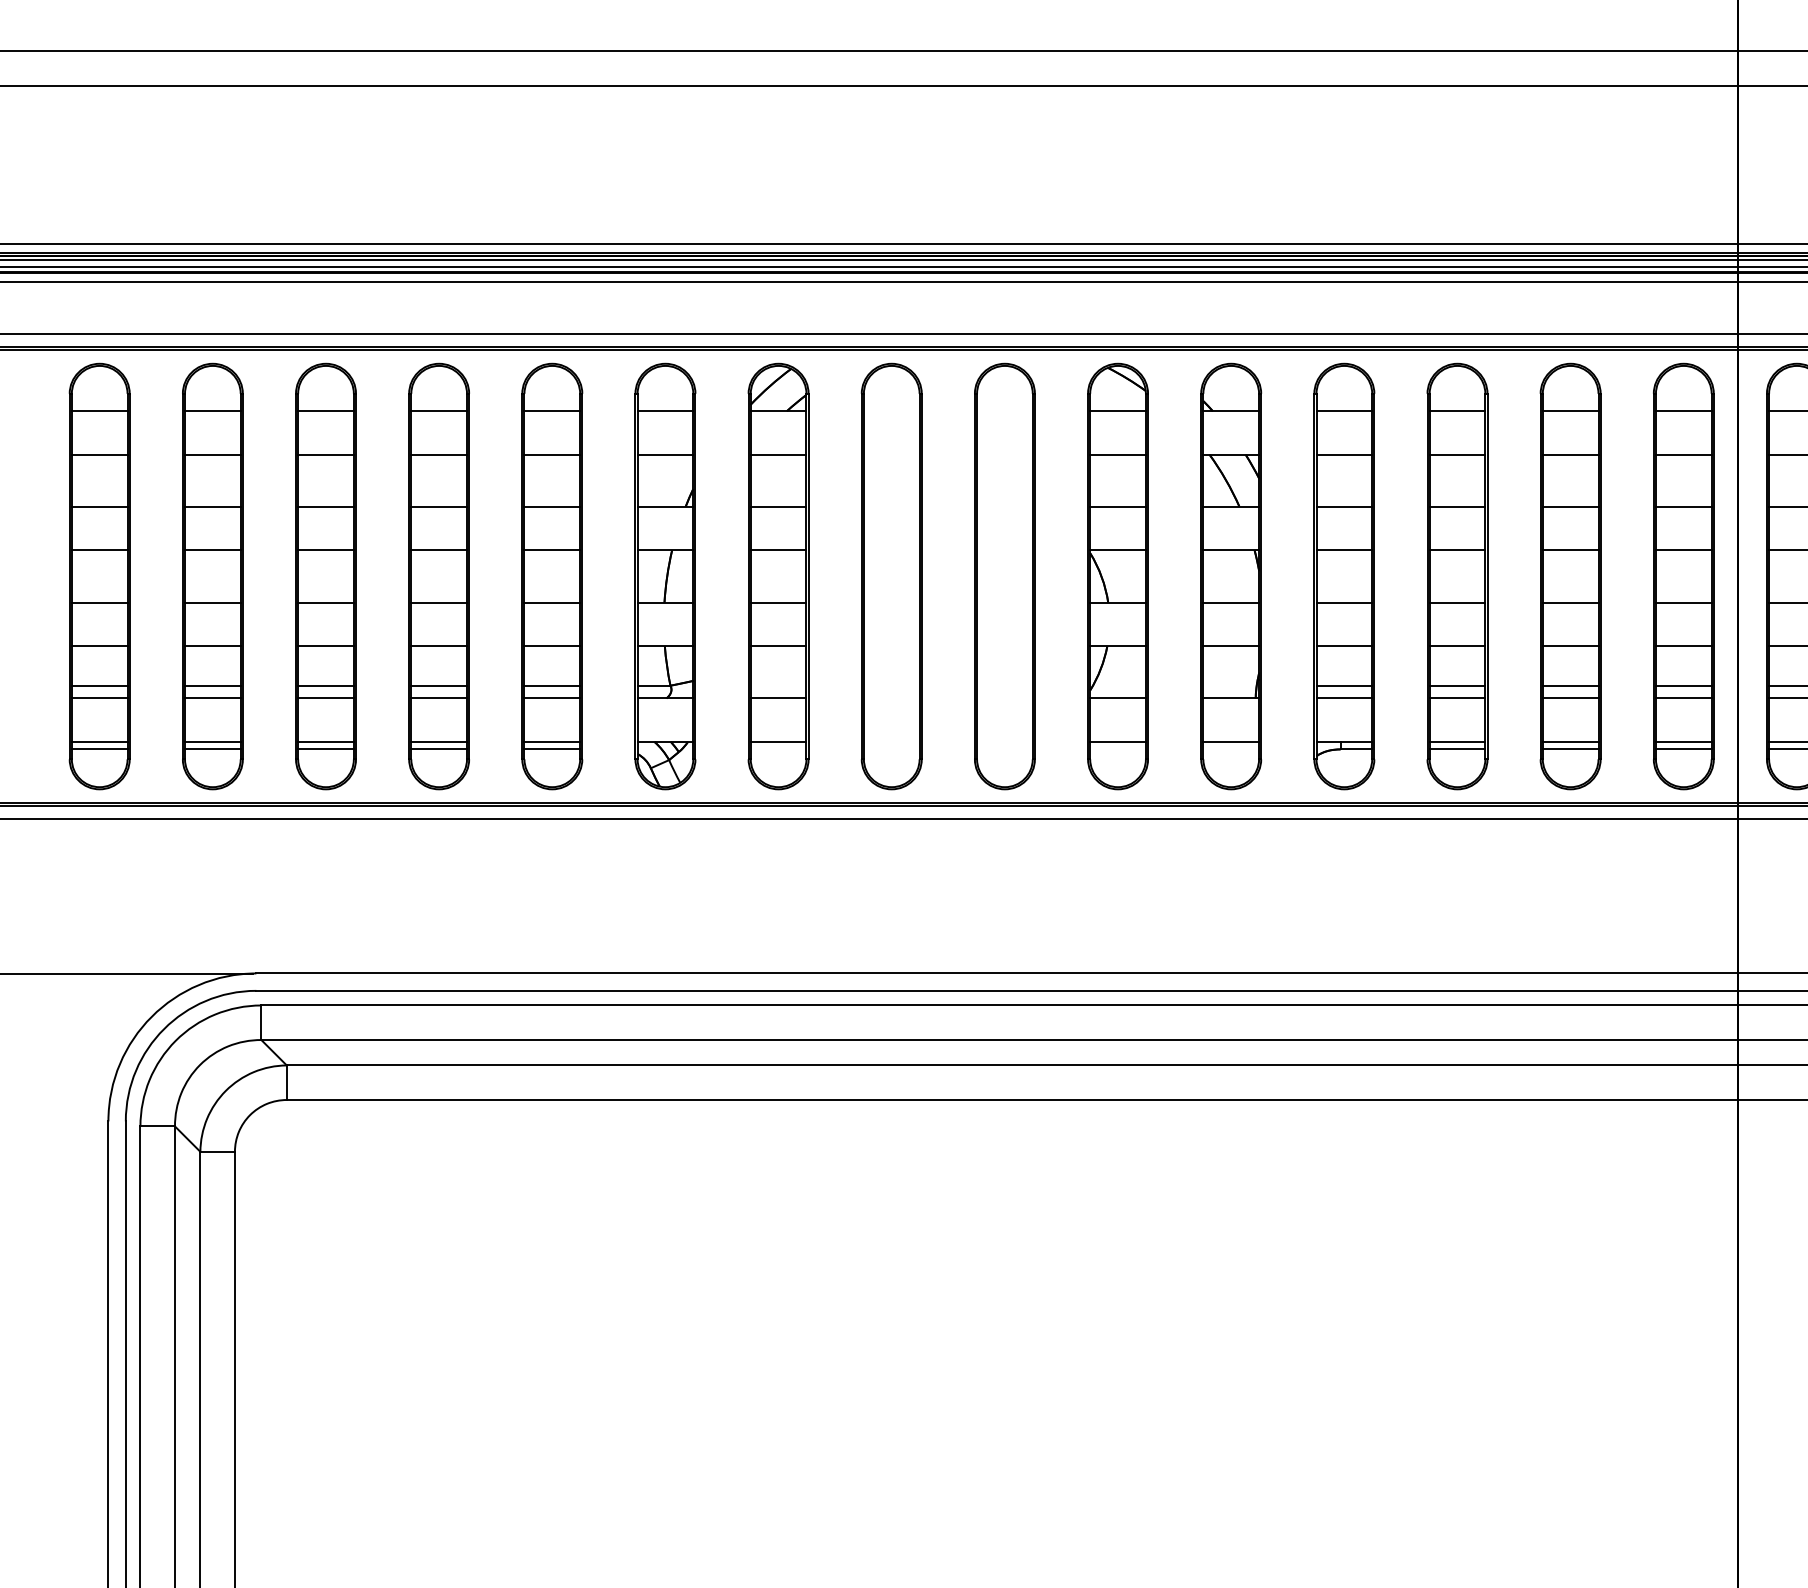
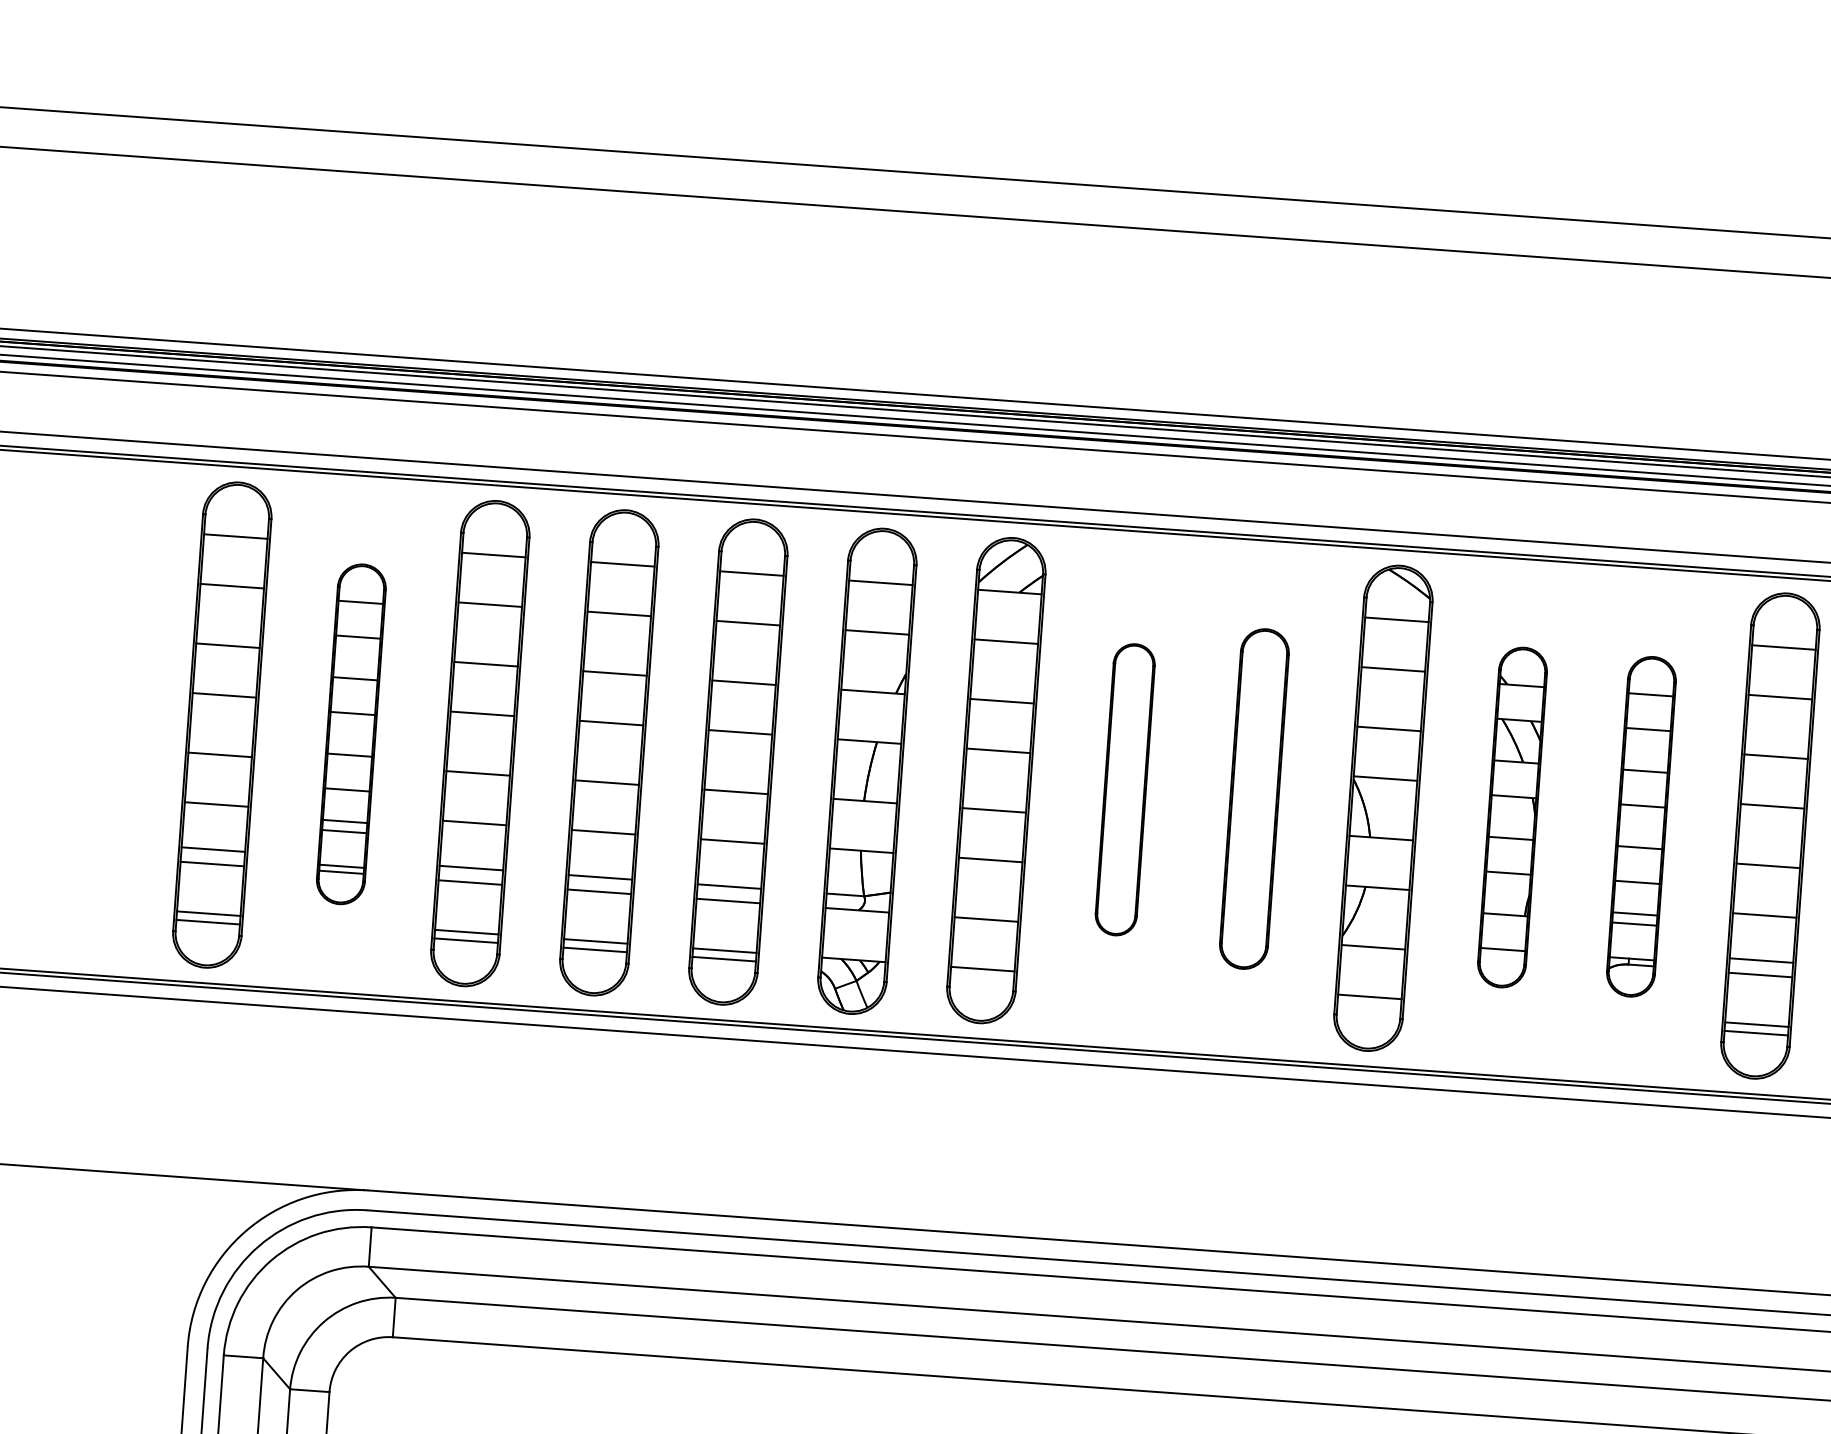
part: (212, 576) -> (350, 734), size x0.7
part: (891, 576) -> (1125, 789), size x0.6
part: (1004, 576) -> (1253, 798), size x0.7
part: (1231, 576) -> (1512, 817), size x0.7
part: (1344, 576) -> (1641, 826), size x0.7

